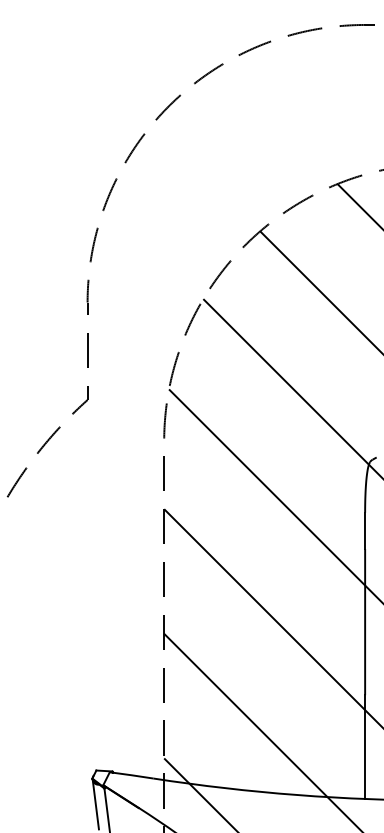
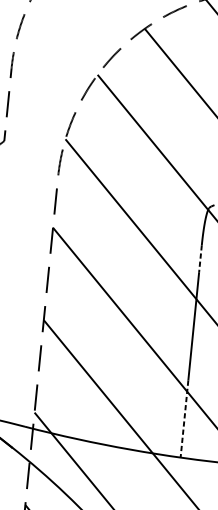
line: (365, 531) -> (200, 259), solid -> dashed
line: (365, 747) -> (184, 419), solid -> dashed

